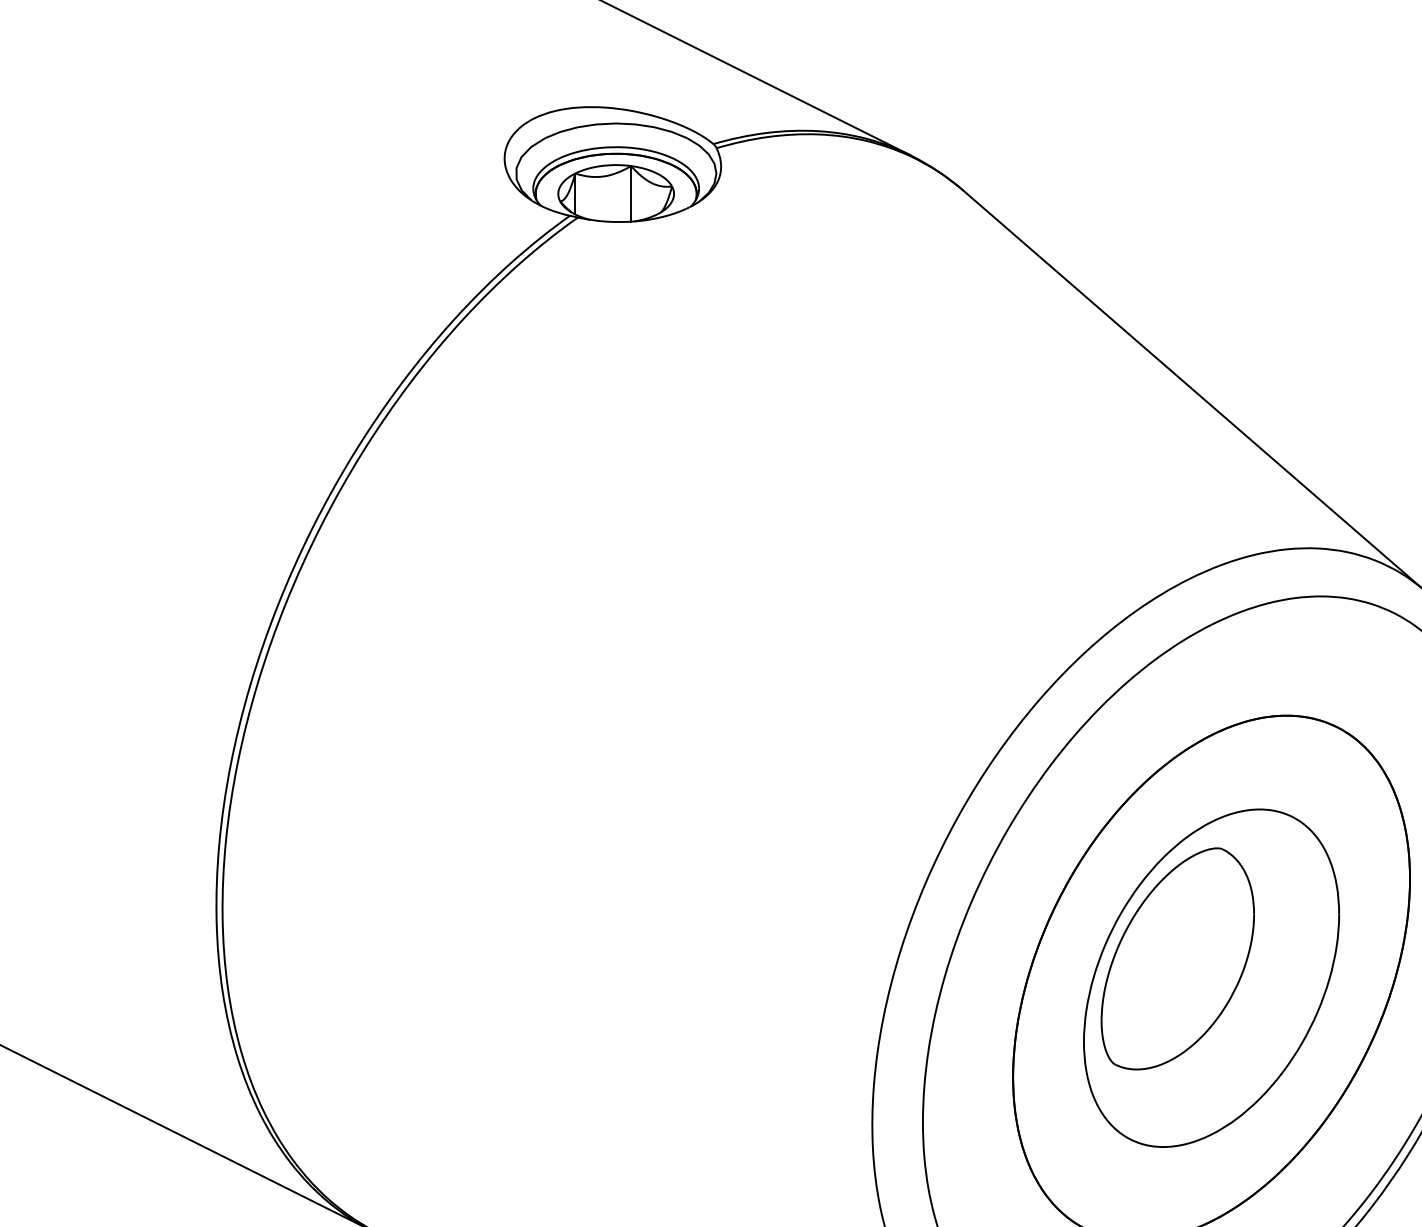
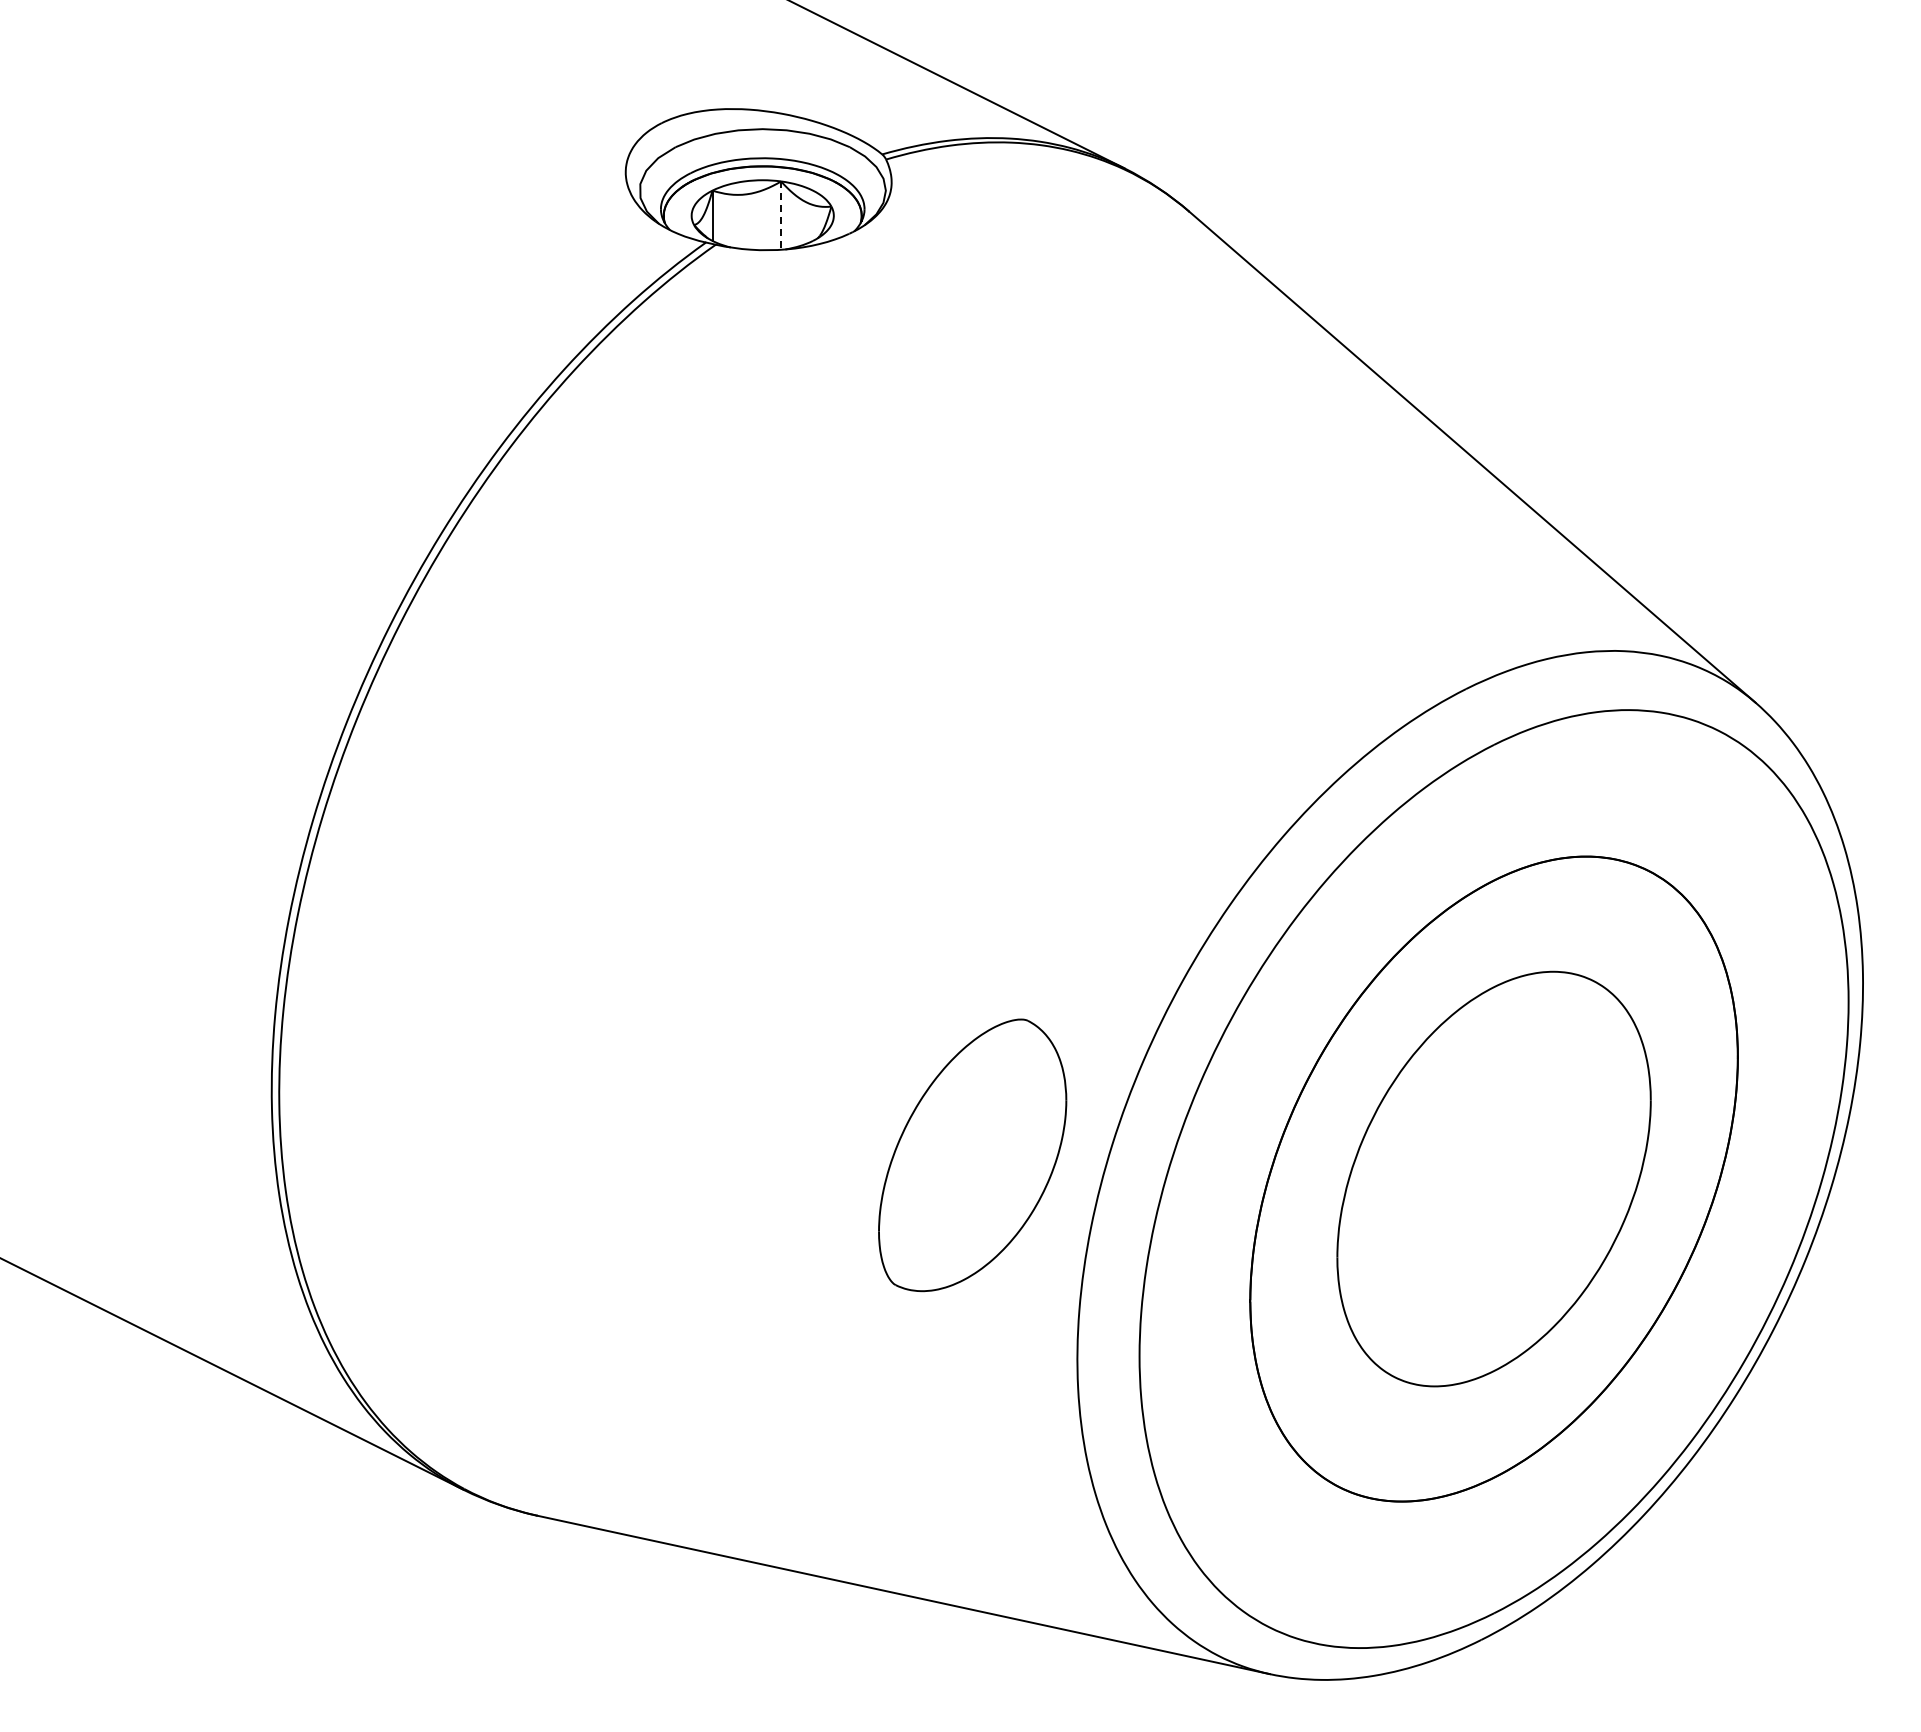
line: (631, 194) -> (781, 216), solid -> dashed
part: (1177, 959) -> (972, 1155), moved

